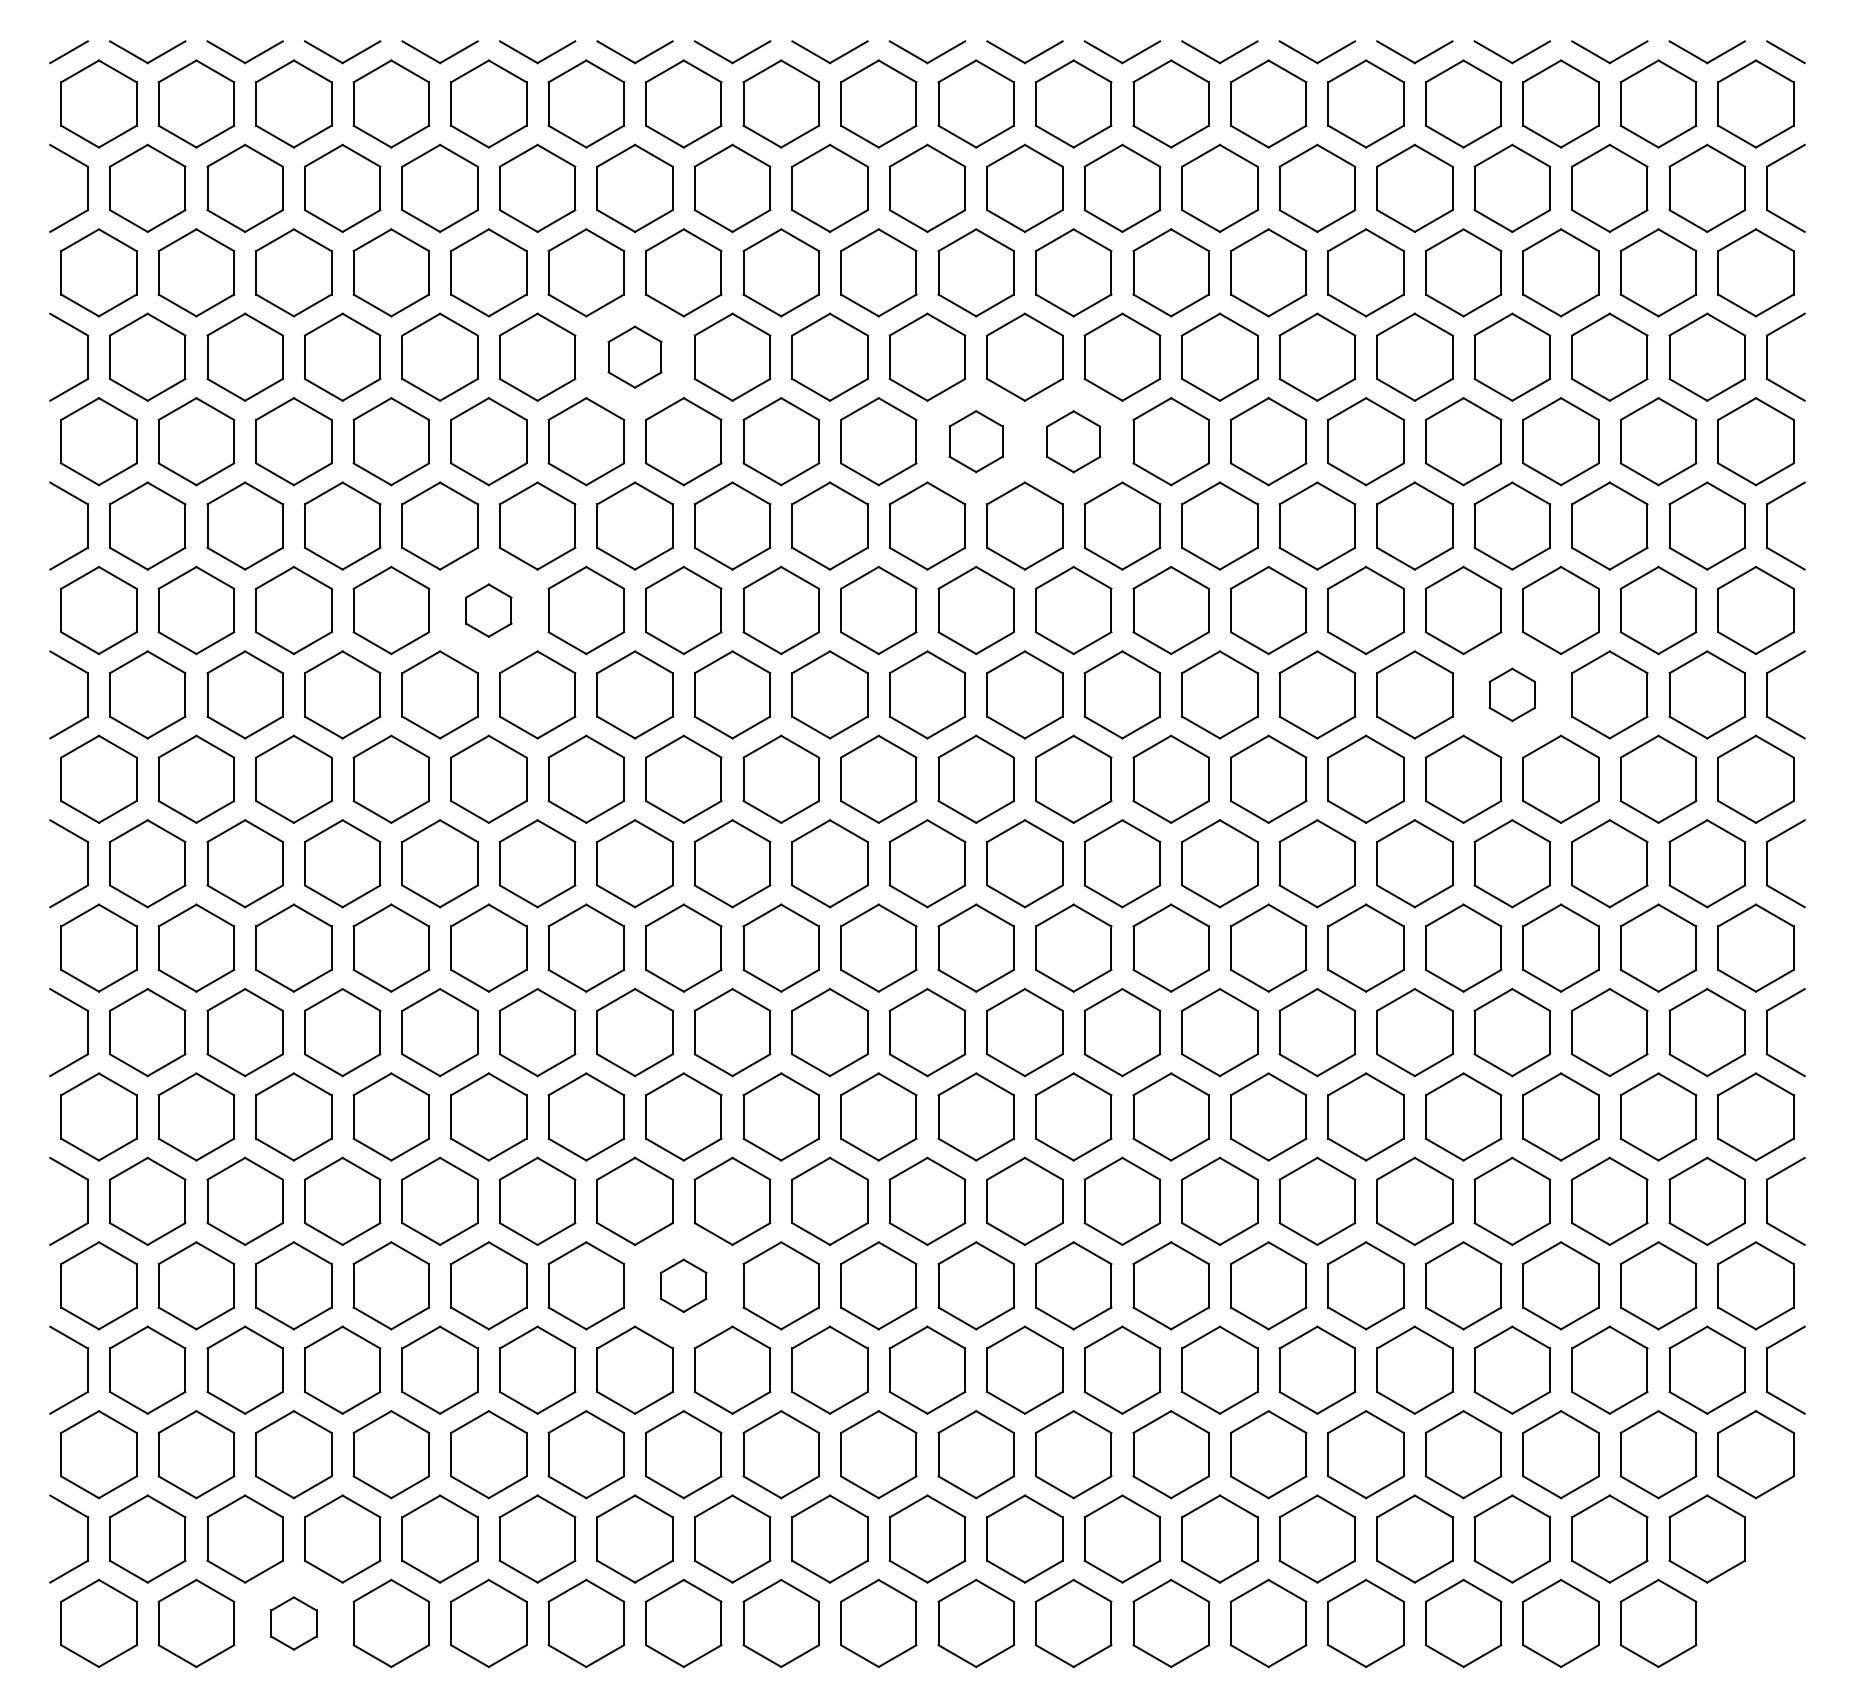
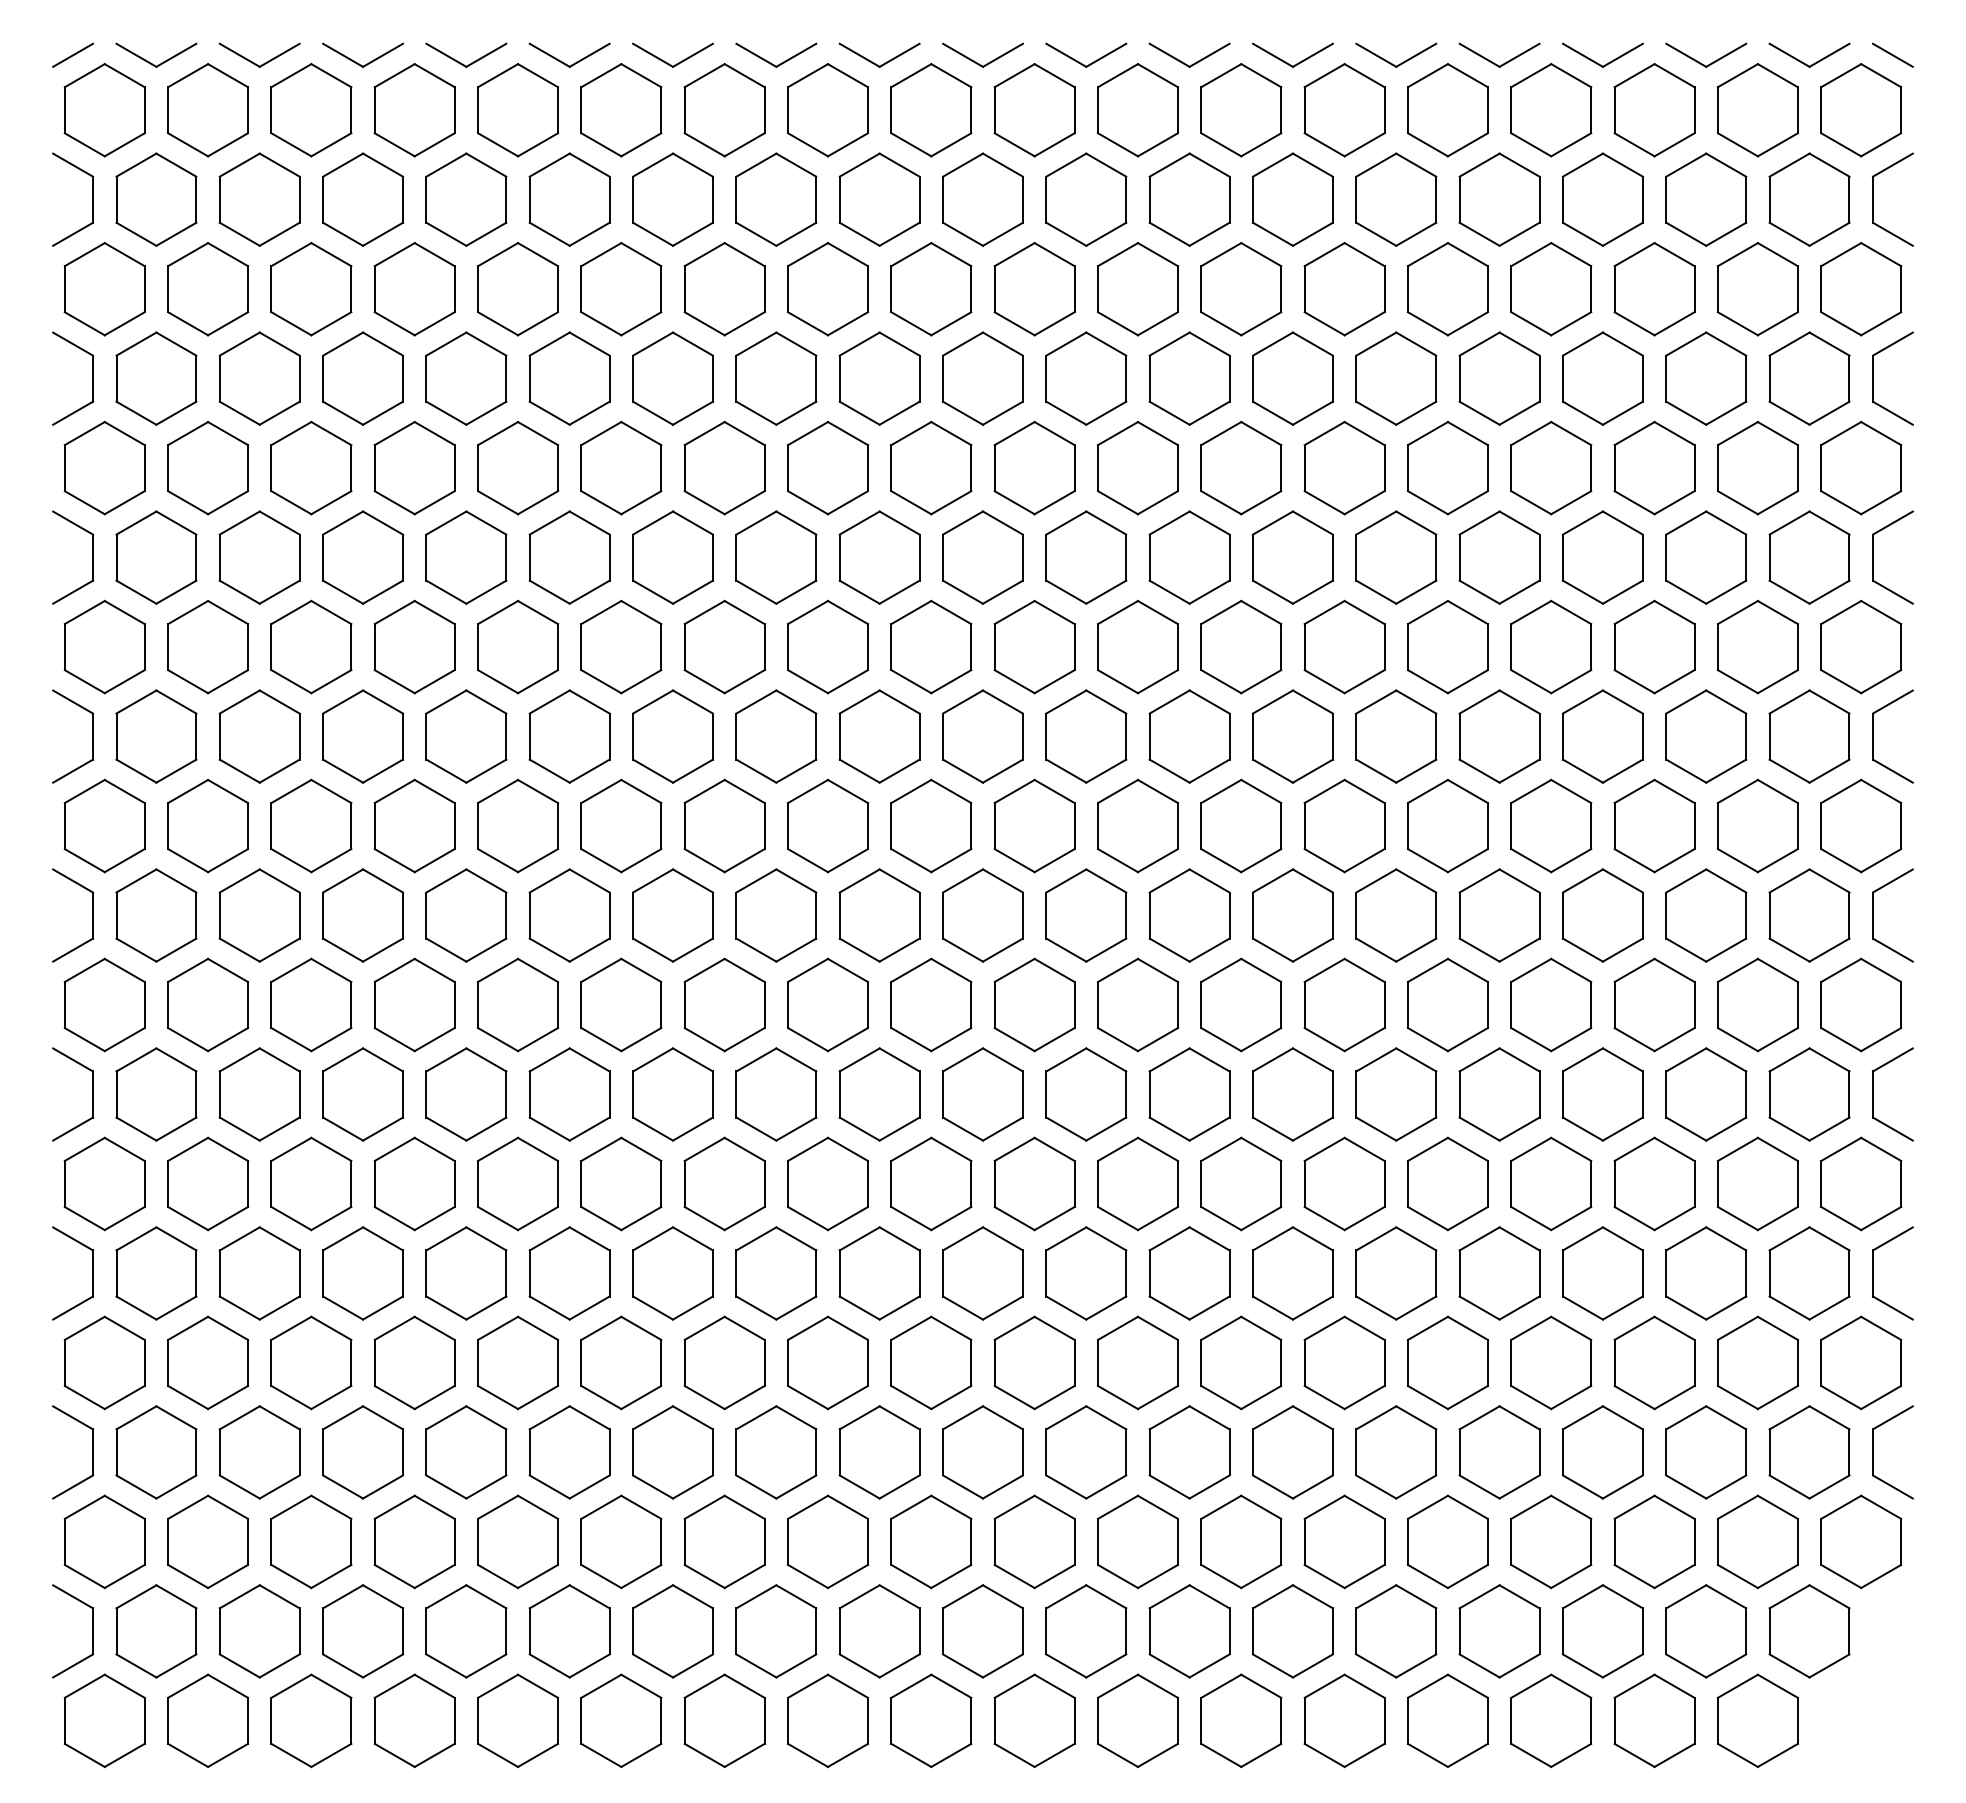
part: (634, 357) -> (672, 378), size x1.43
part: (976, 441) -> (1034, 467), size x1.43
part: (1073, 442) -> (1137, 468), size x1.43
part: (488, 610) -> (517, 647), size x1.67
part: (1511, 694) -> (1602, 736), size x1.67
part: (683, 1285) -> (724, 1362), size x1.67
part: (294, 1623) -> (311, 1720), size x1.67

